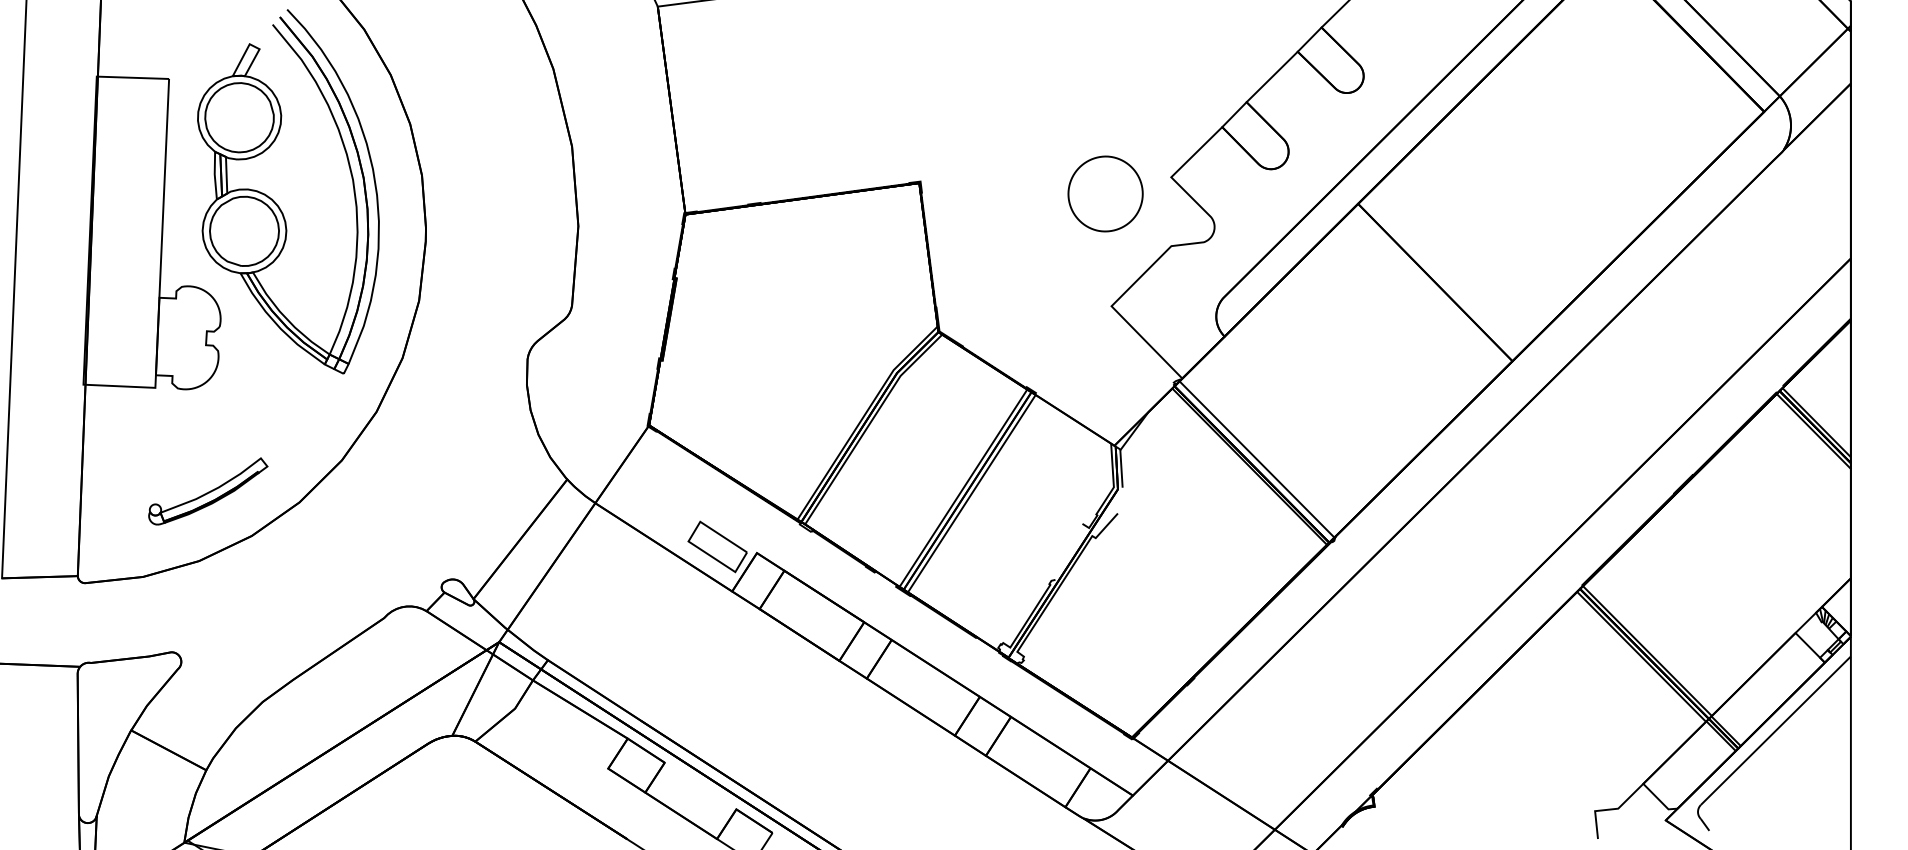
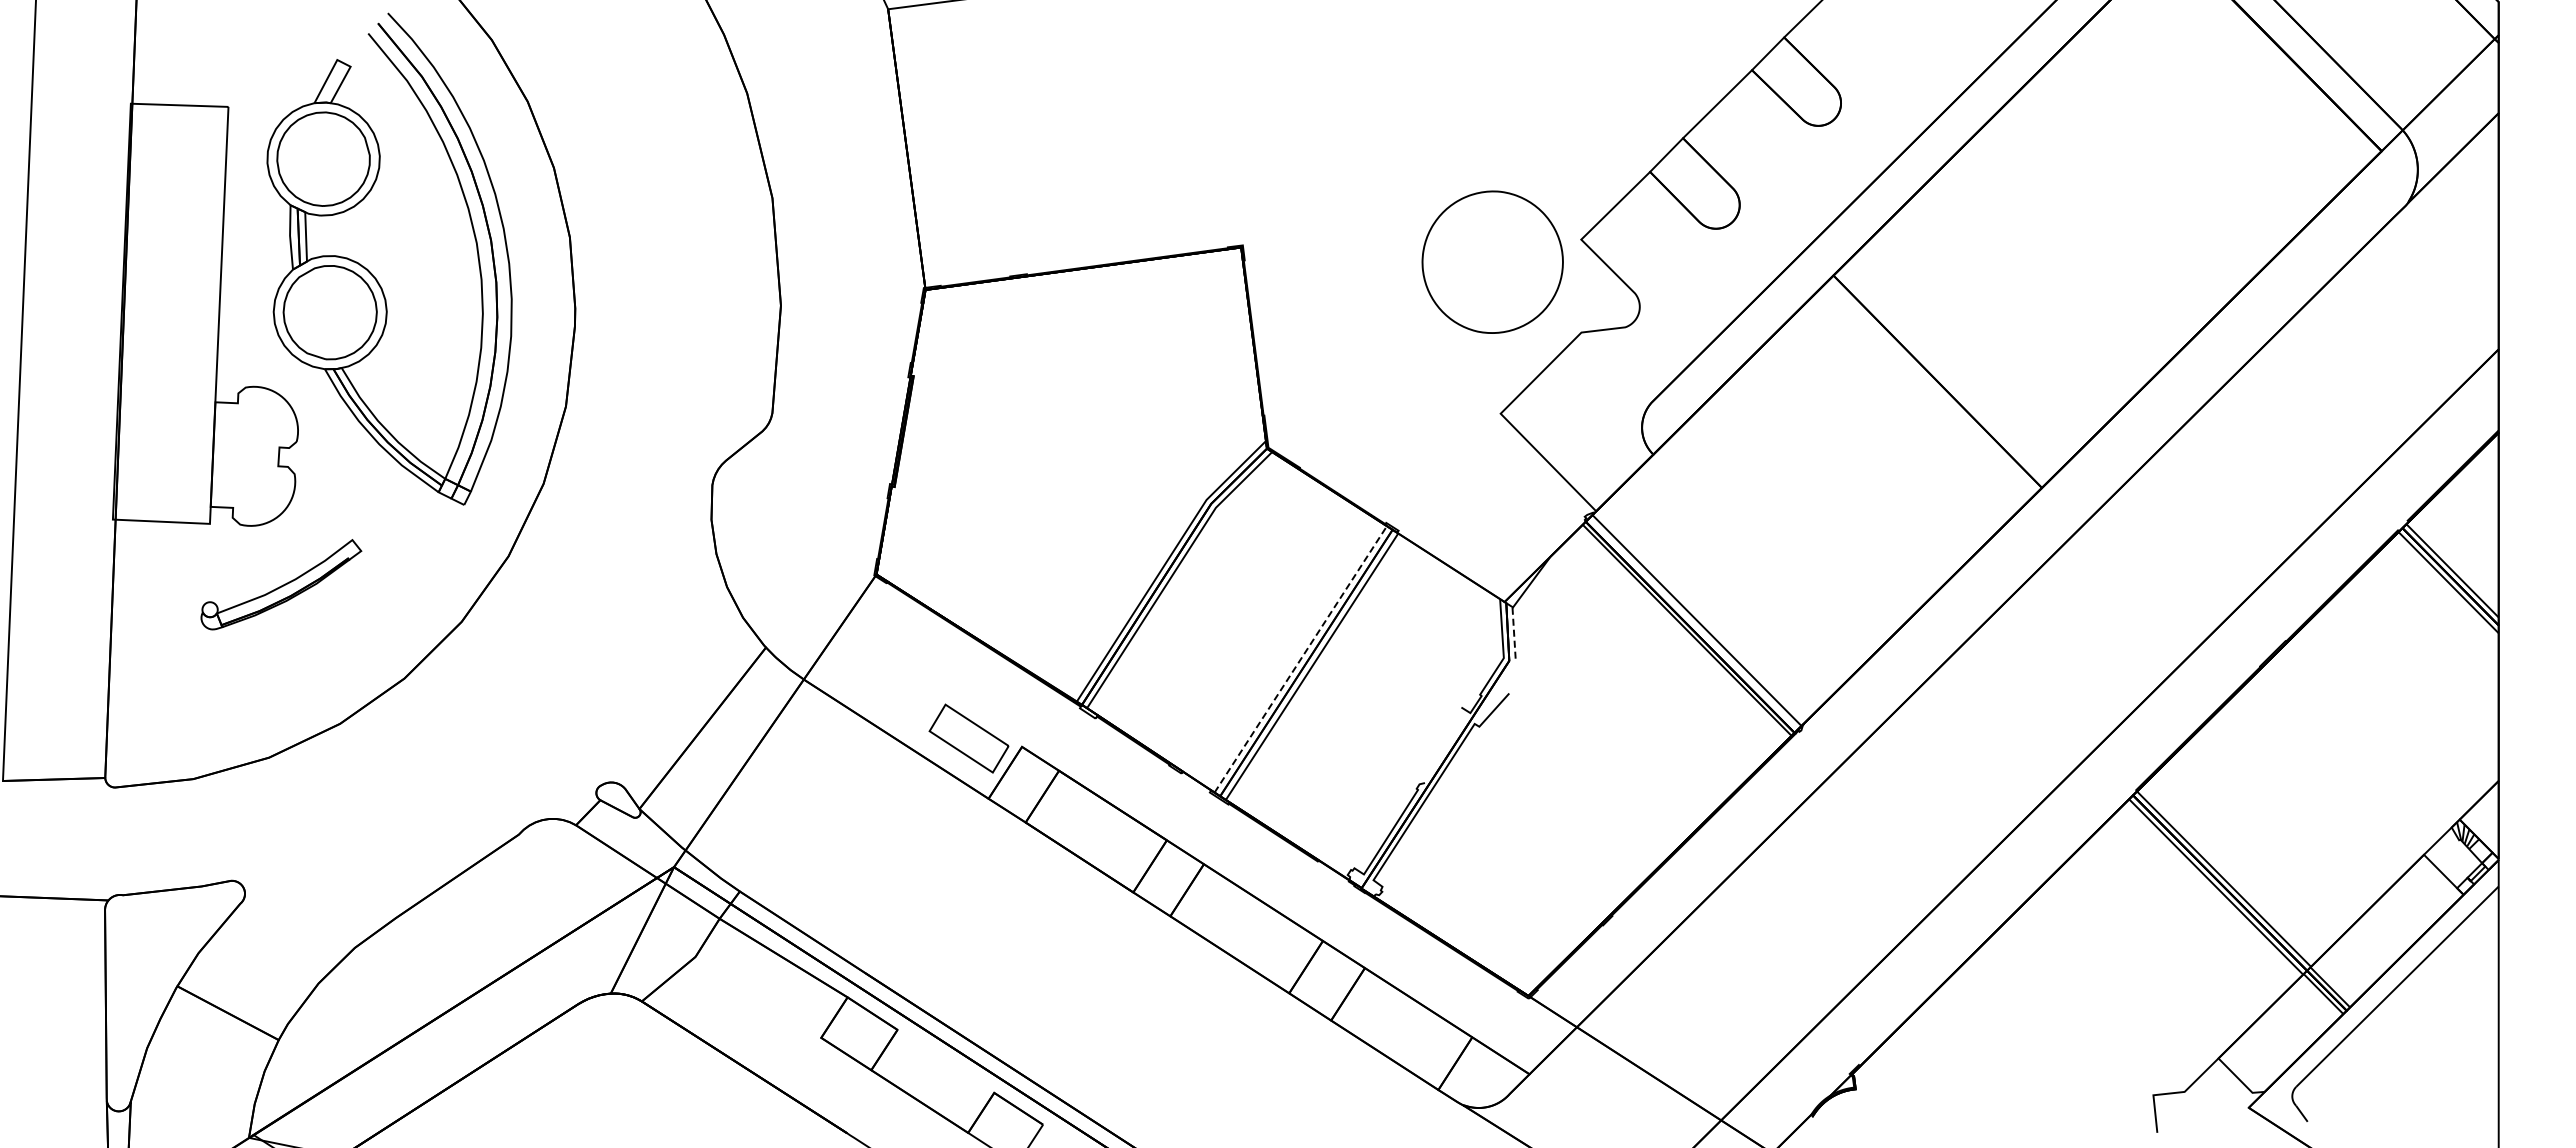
part: (1105, 193) -> (1492, 261), size x1.4
line: (1121, 468) -> (1514, 632), solid -> dashed
line: (963, 488) -> (1300, 659), solid -> dashed
part: (208, 491) -> (281, 584), moved

